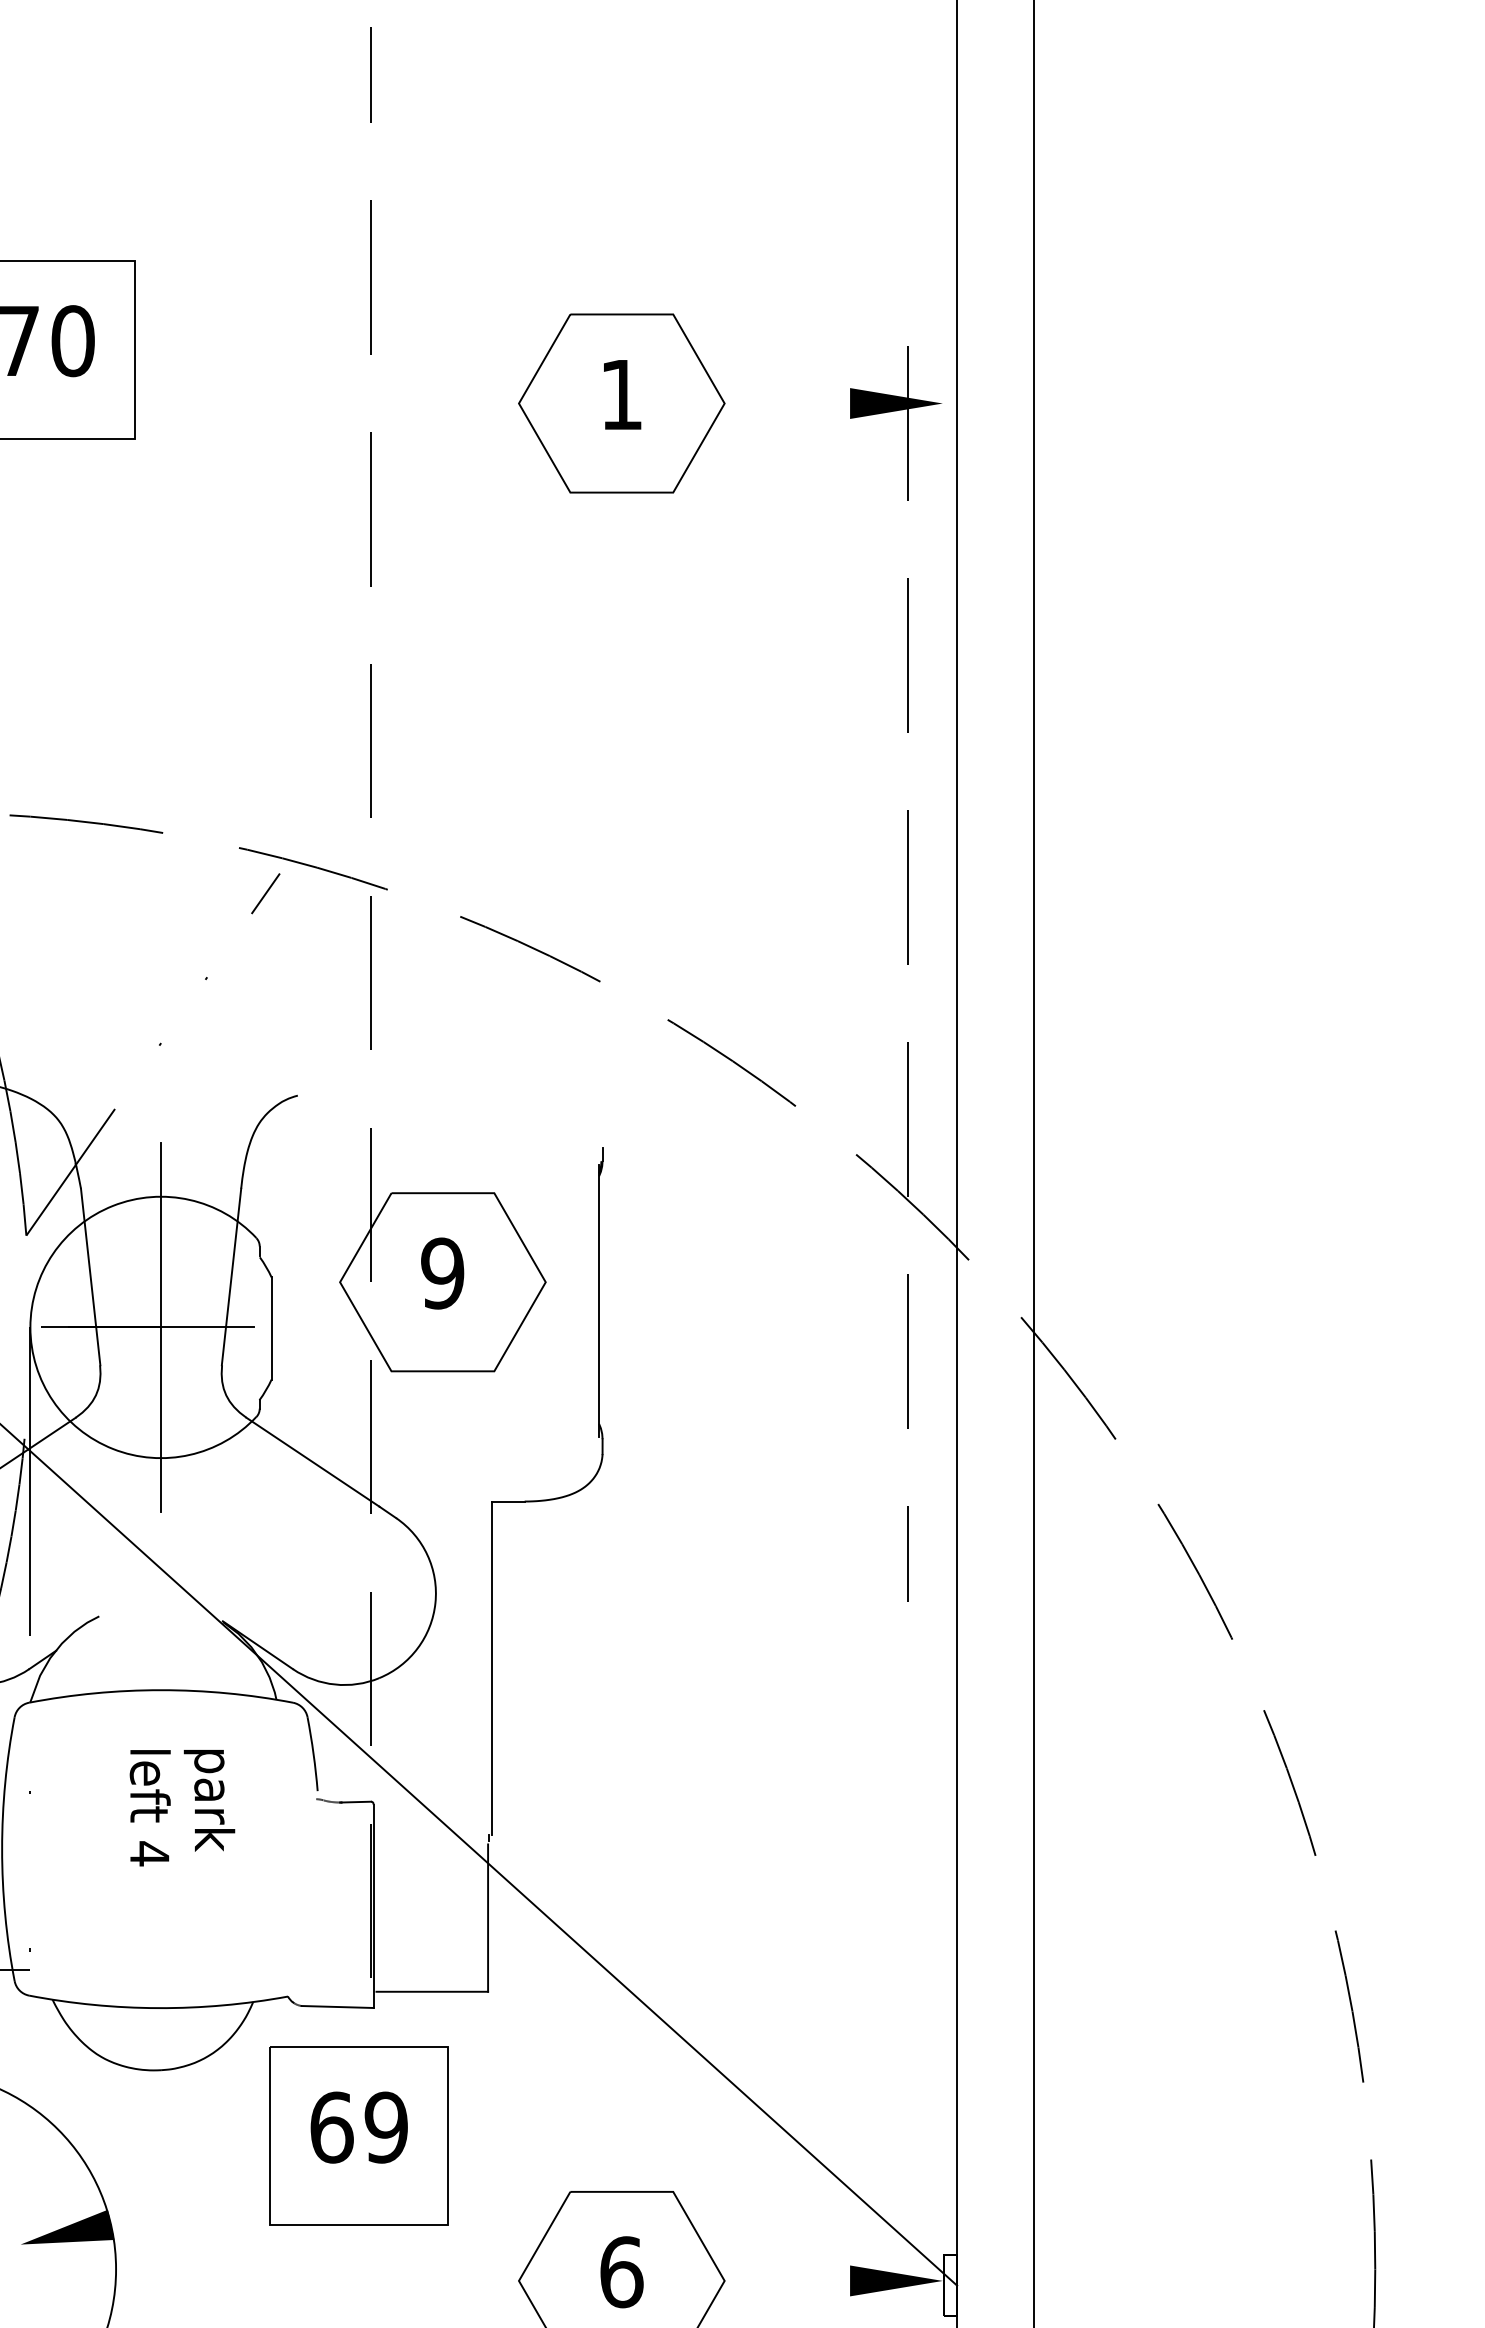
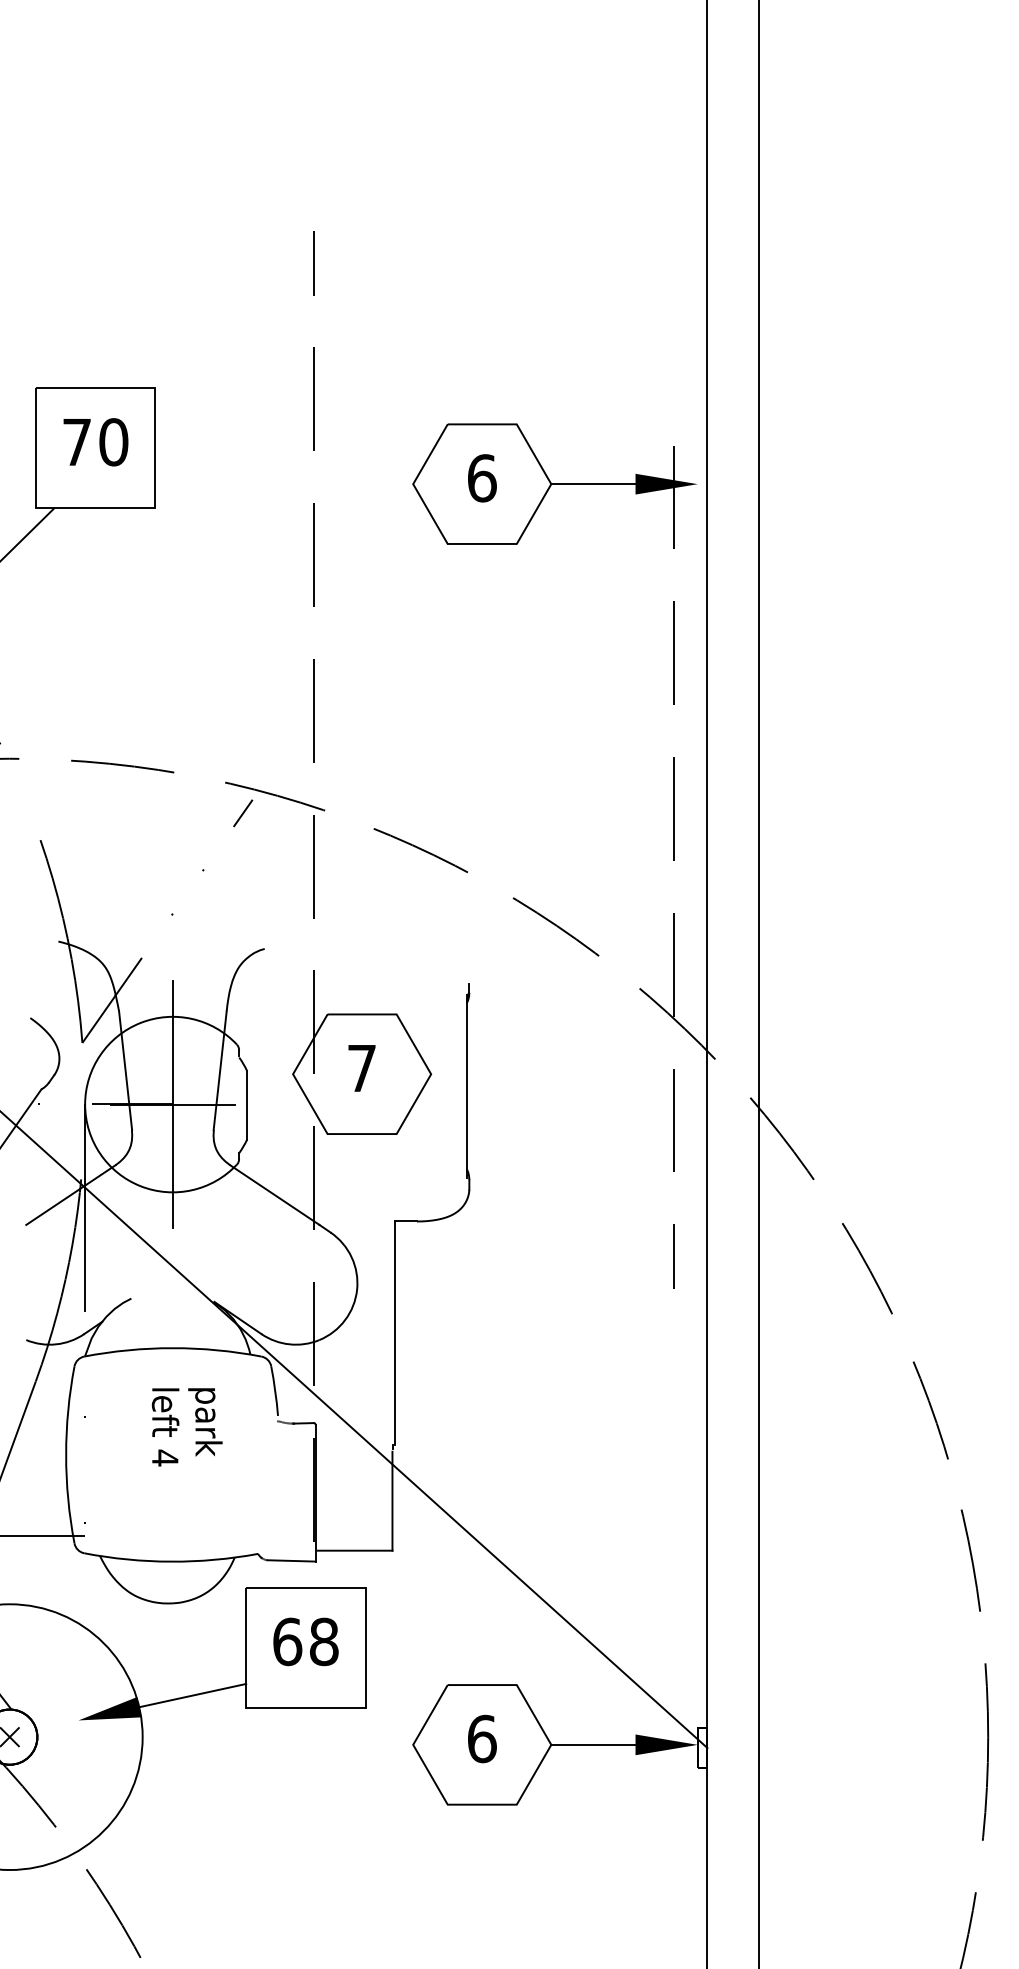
text: (622, 395) -> (482, 478), 1 -> 6
line: (787, 404) -> (593, 484), added
text: (441, 1273) -> (361, 1068), 9 -> 7
text: (385, 2127) -> (323, 1641), 69 -> 68
line: (190, 2207) -> (192, 1695), added
line: (787, 2280) -> (593, 1744), added

